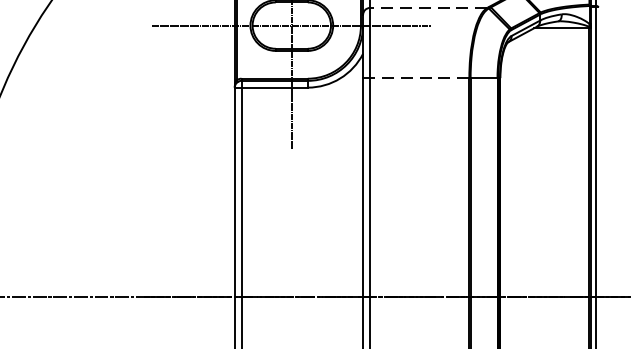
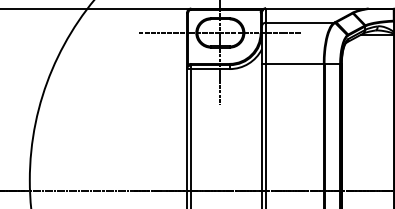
line: (427, 7) -> (299, 22), dashed -> solid
line: (419, 78) -> (294, 63), dashed -> solid

